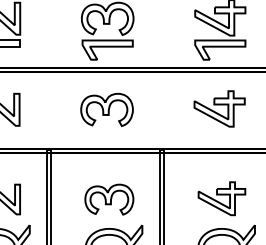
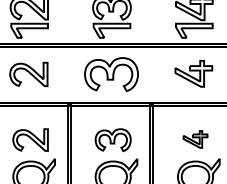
part: (107, 109) -> (111, 74), size x1.4
part: (221, 198) -> (195, 139), size x0.7

